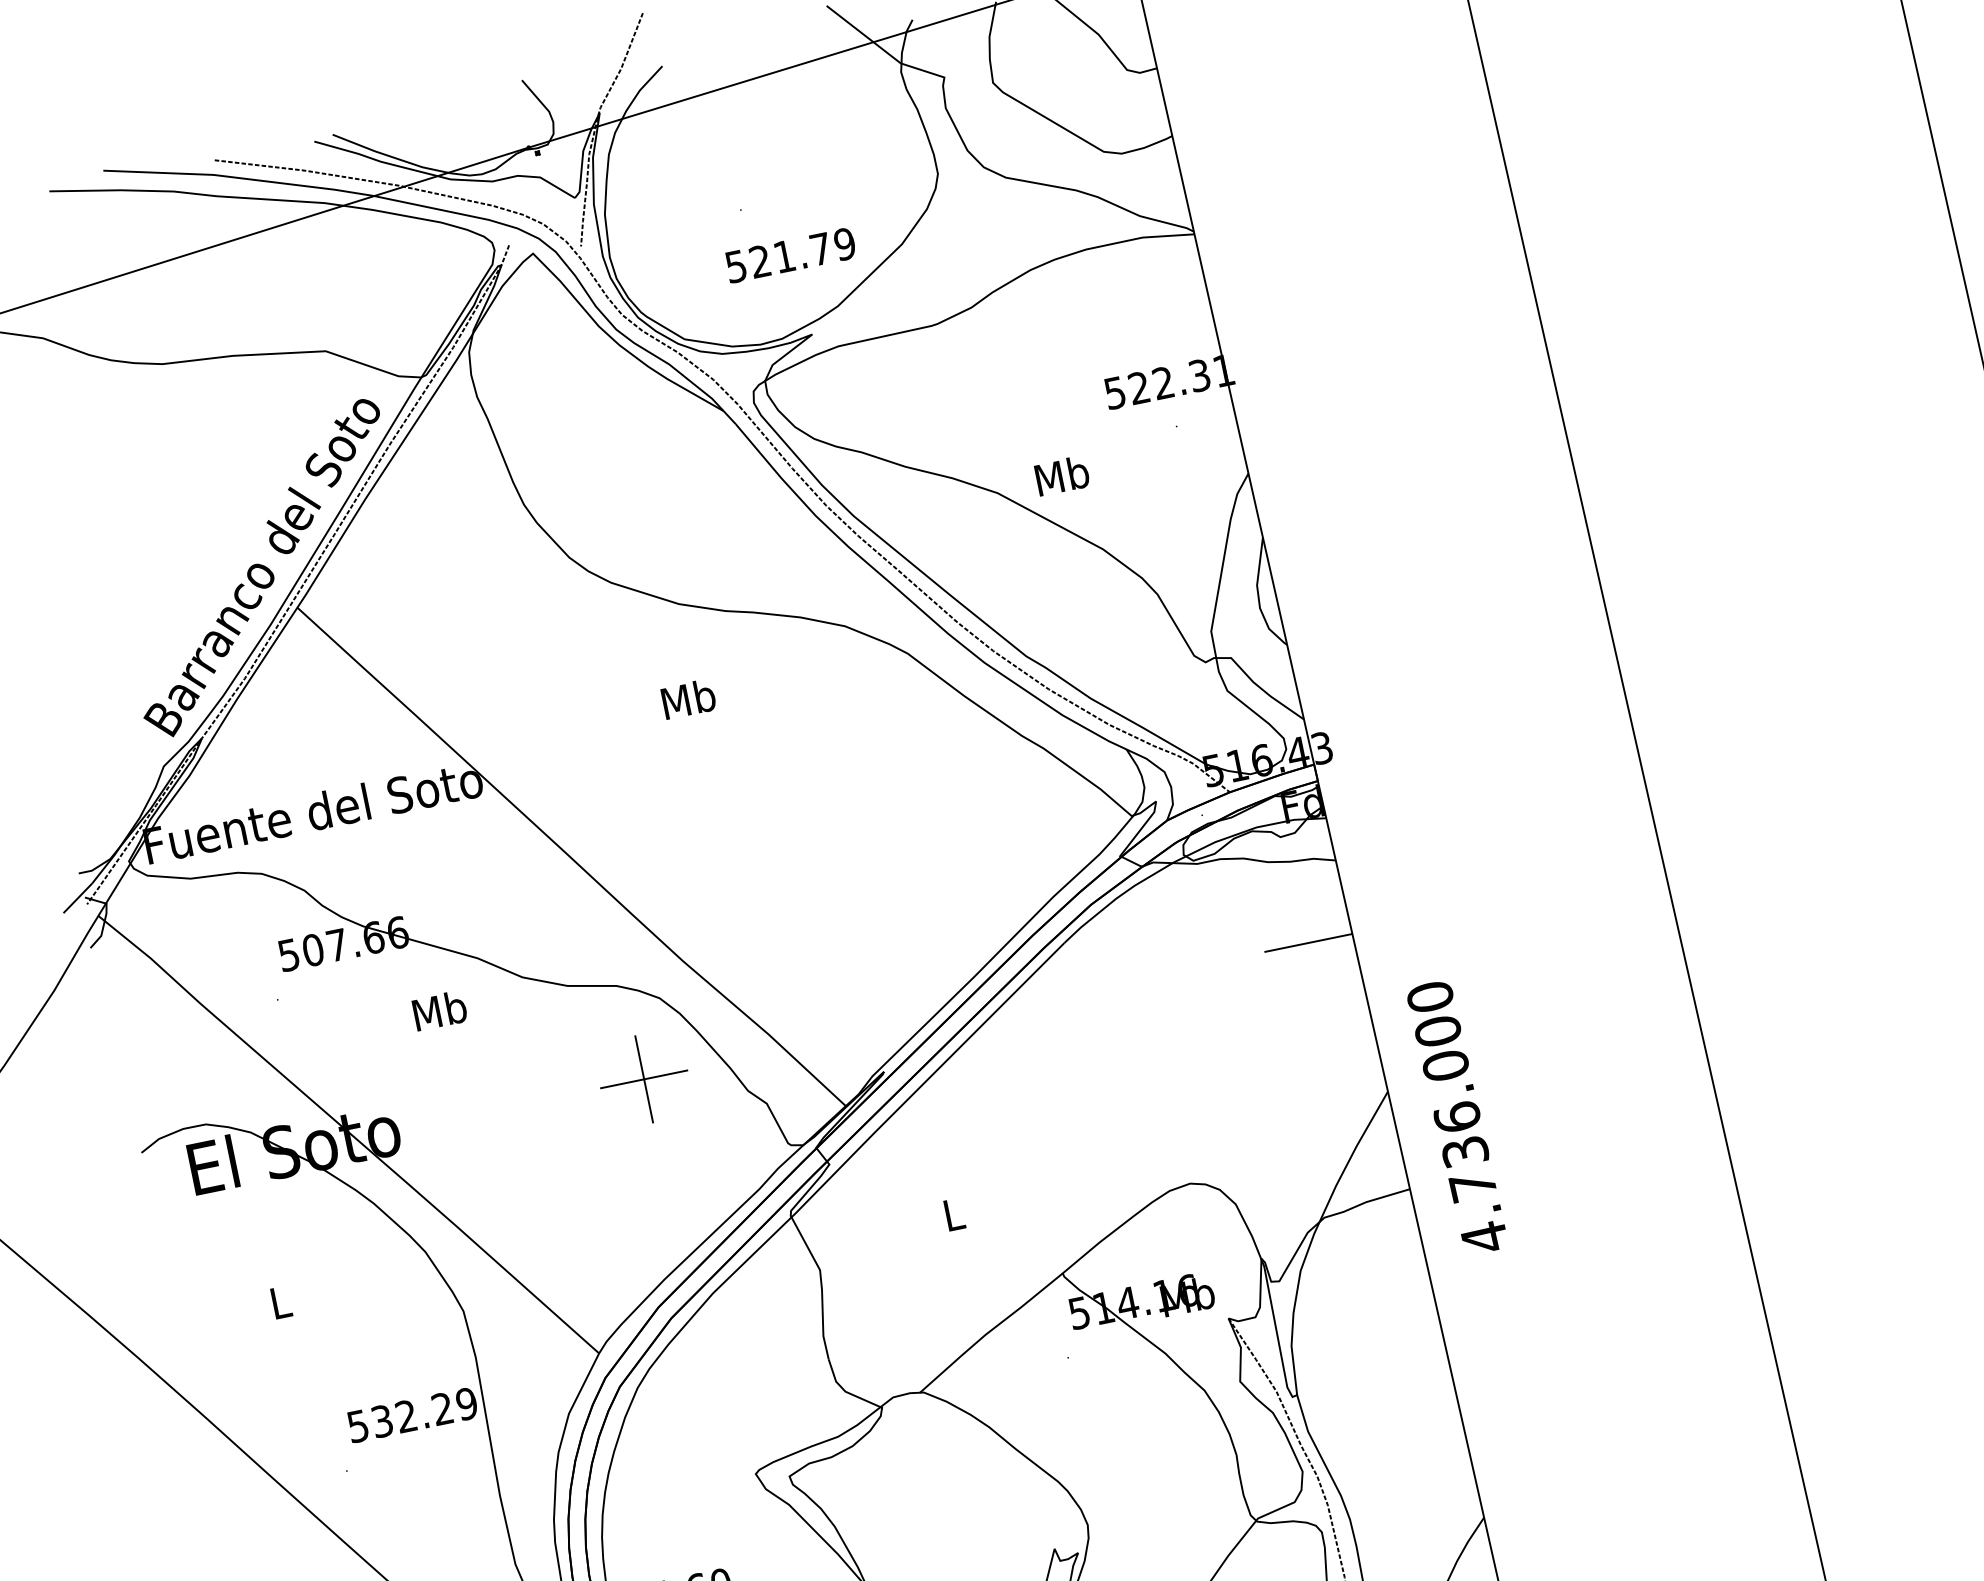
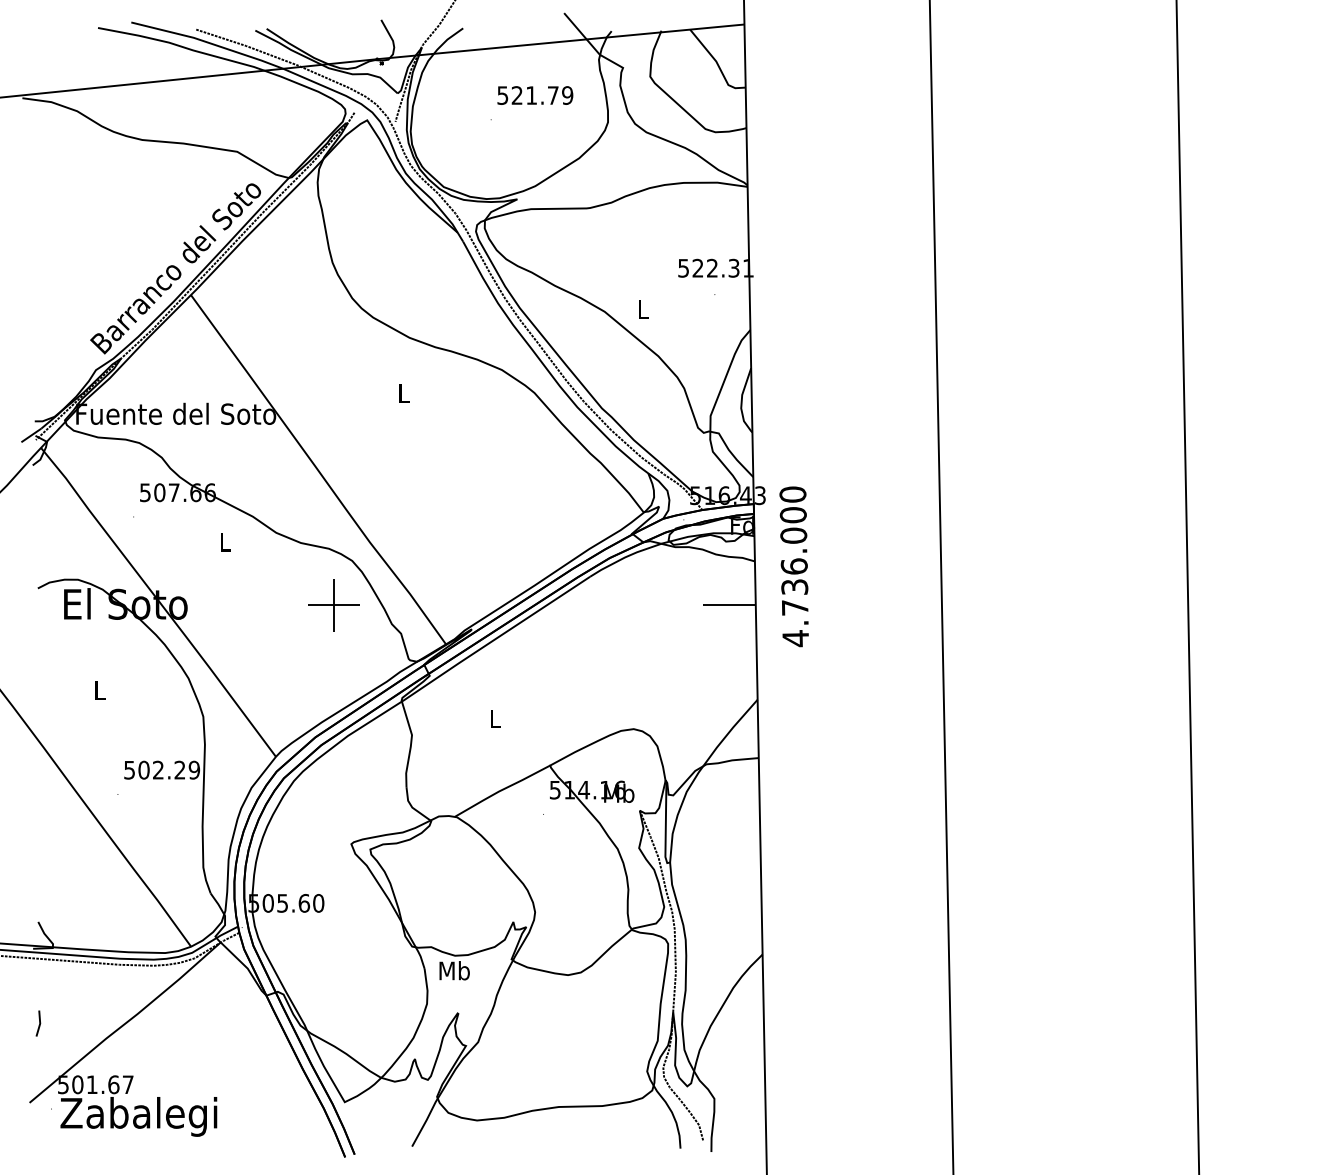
text: (790, 255) -> (535, 95), moved
text: (1061, 475) -> (643, 309), Mb -> L
text: (687, 697) -> (403, 392), Mb -> L
text: (440, 1009) -> (225, 541), Mb -> L
text: (1456, 1117) -> (793, 566), moved
text: (381, 1420) -> (143, 769), 532.29 -> 502.29

